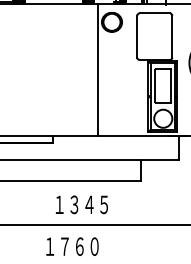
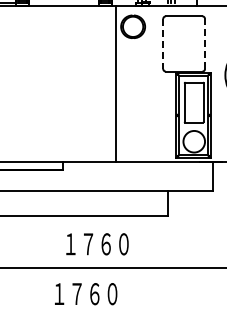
line: (137, 36) -> (163, 43), solid -> dashed
line: (172, 36) -> (205, 43), solid -> dashed
text: (88, 205) -> (105, 244), １３４５ -> １７６０

